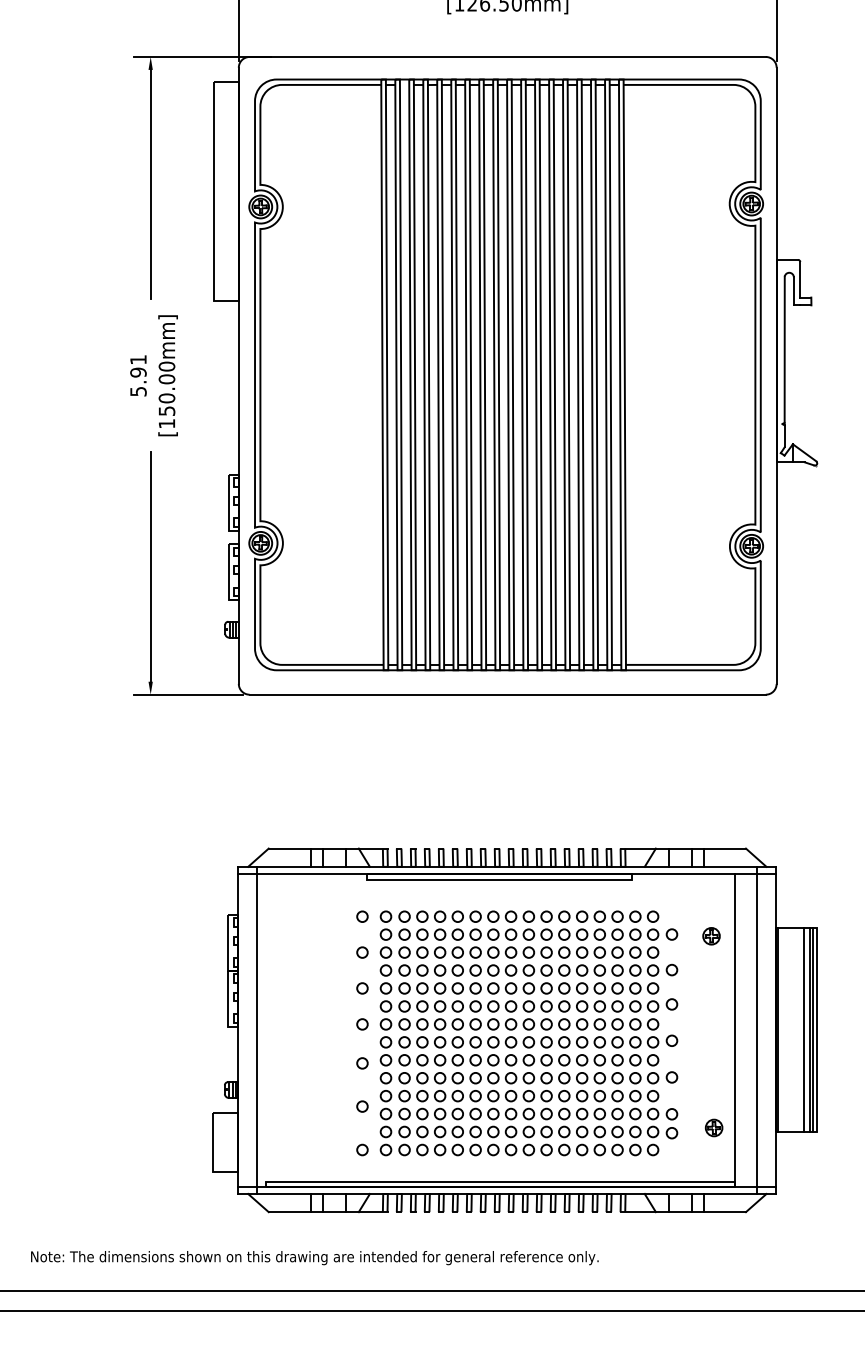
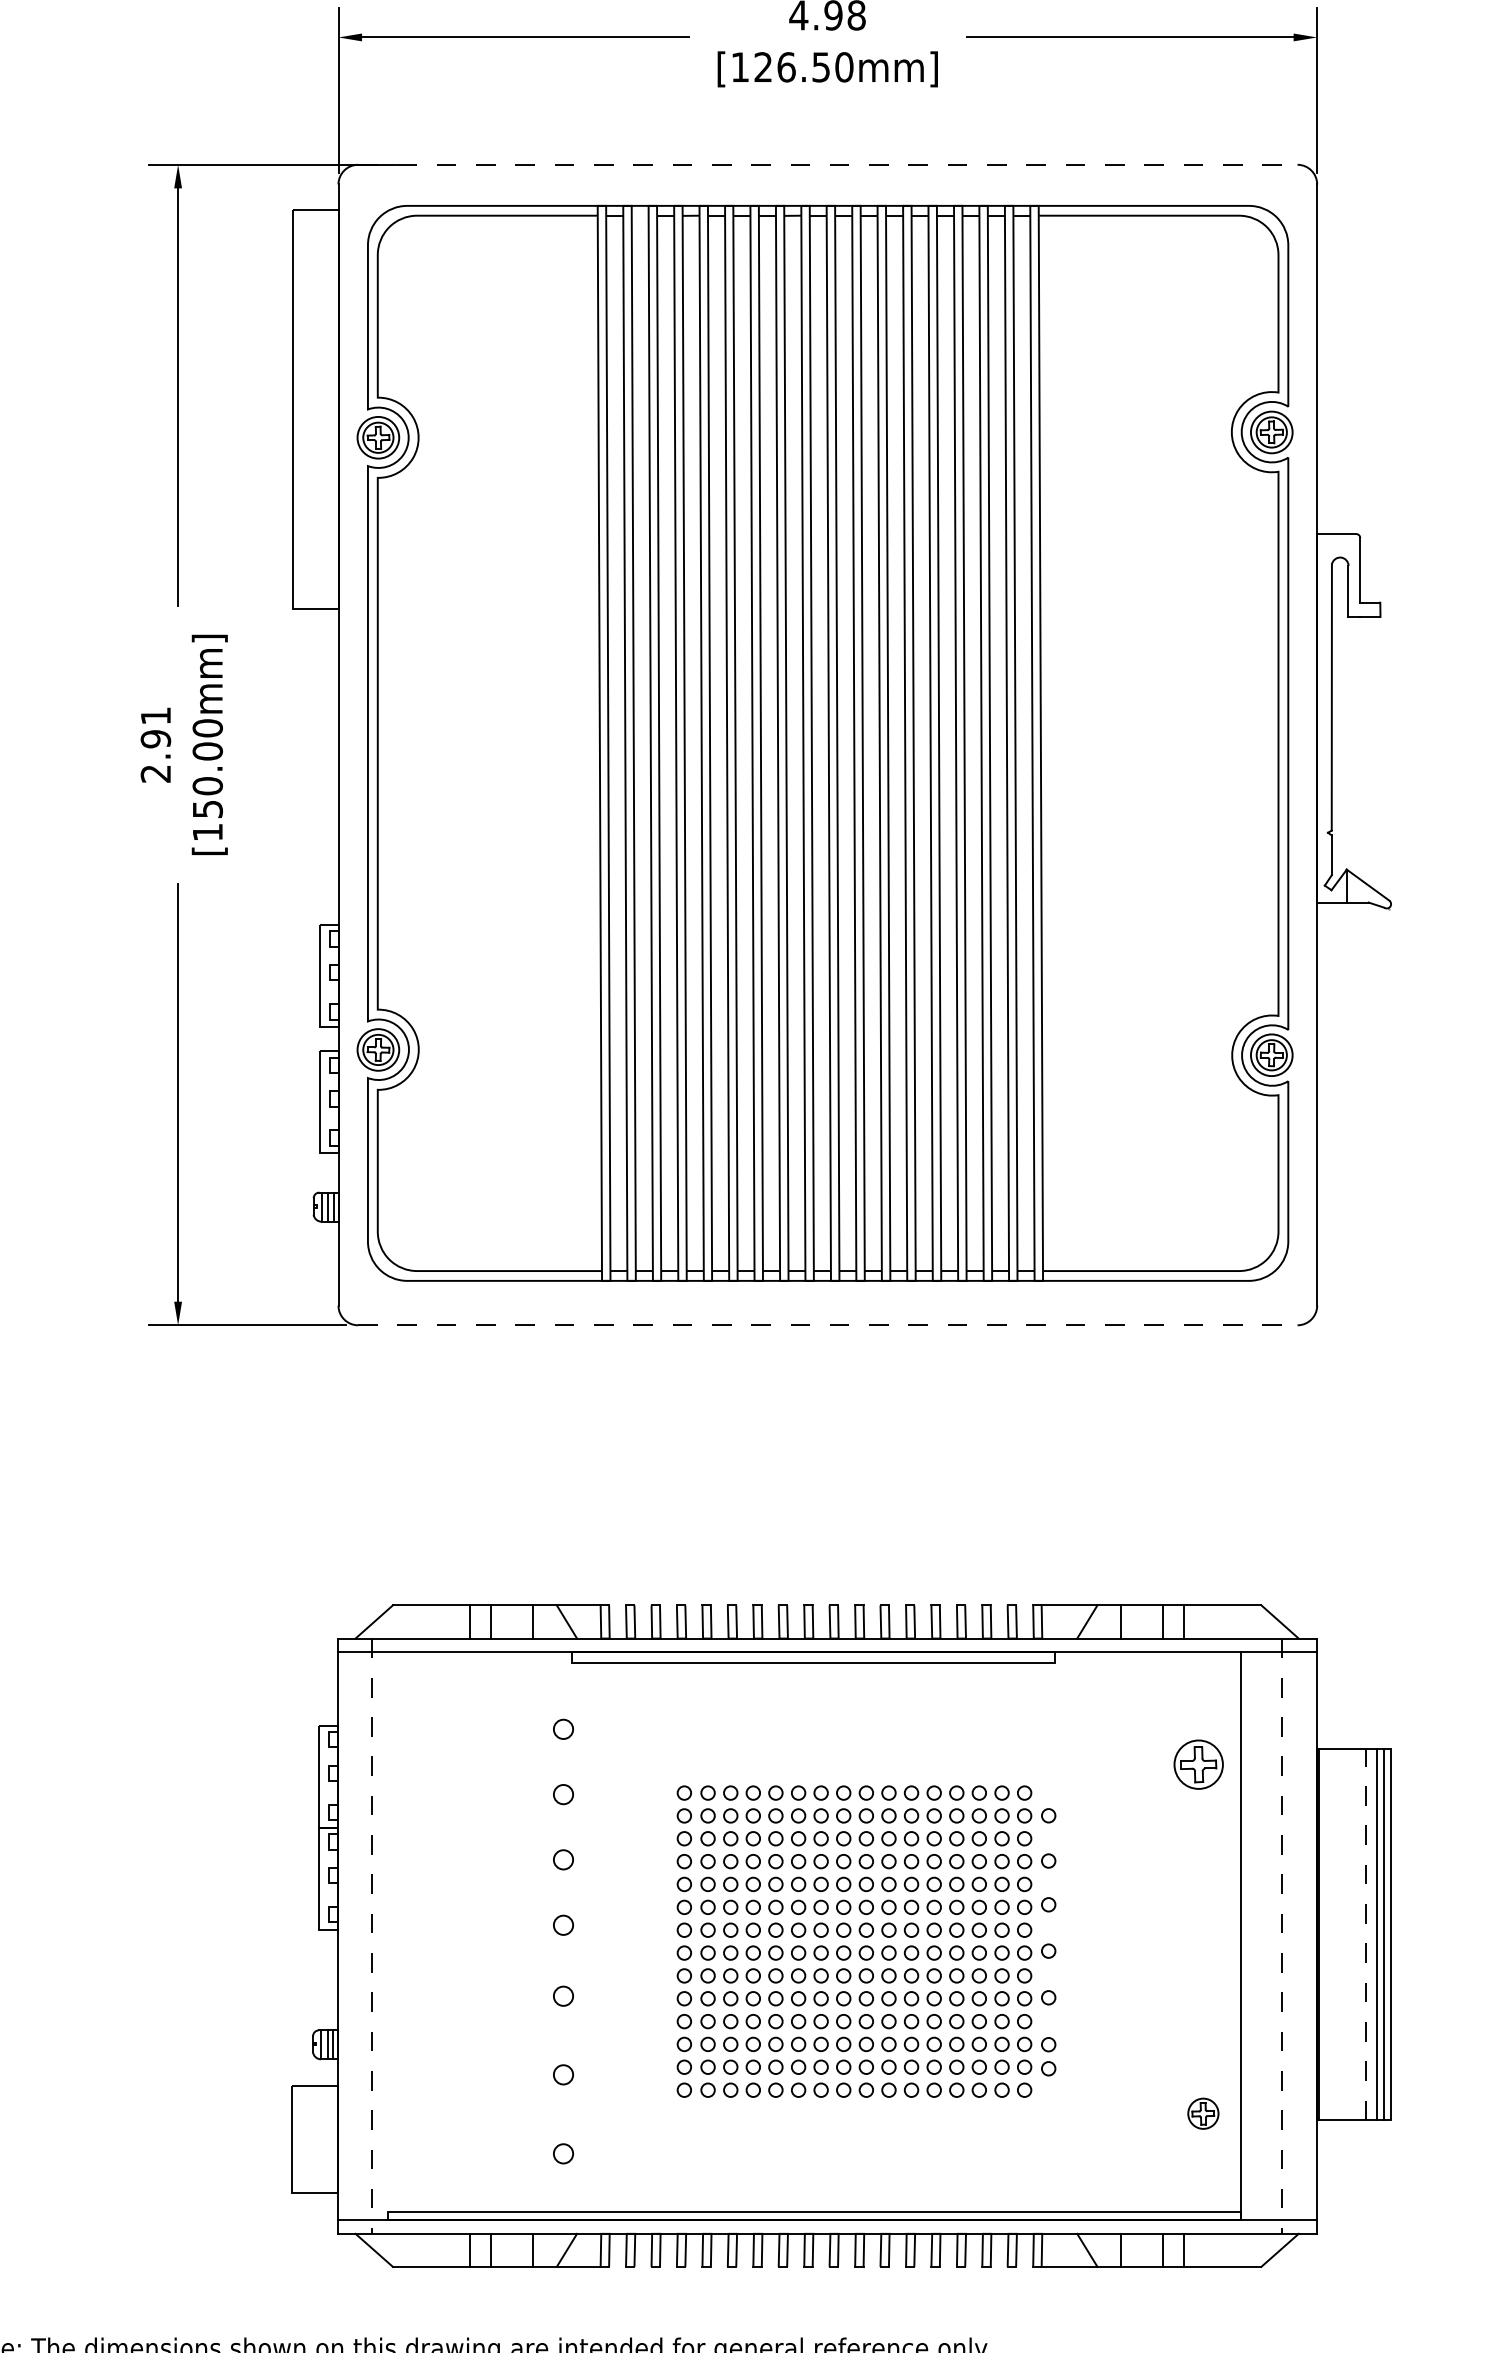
line: (508, 56) -> (829, 163), solid -> dashed
text: (138, 391) -> (155, 773), 5.91 -> 2.91
line: (508, 694) -> (829, 1324), solid -> dashed
part: (711, 936) -> (1198, 1765), size x1.6
line: (803, 1029) -> (1366, 1934), solid -> dashed
line: (257, 1030) -> (372, 1936), solid -> dashed
line: (757, 1030) -> (1282, 1936), solid -> dashed
part: (528, 1033) -> (865, 1941), size x0.7

